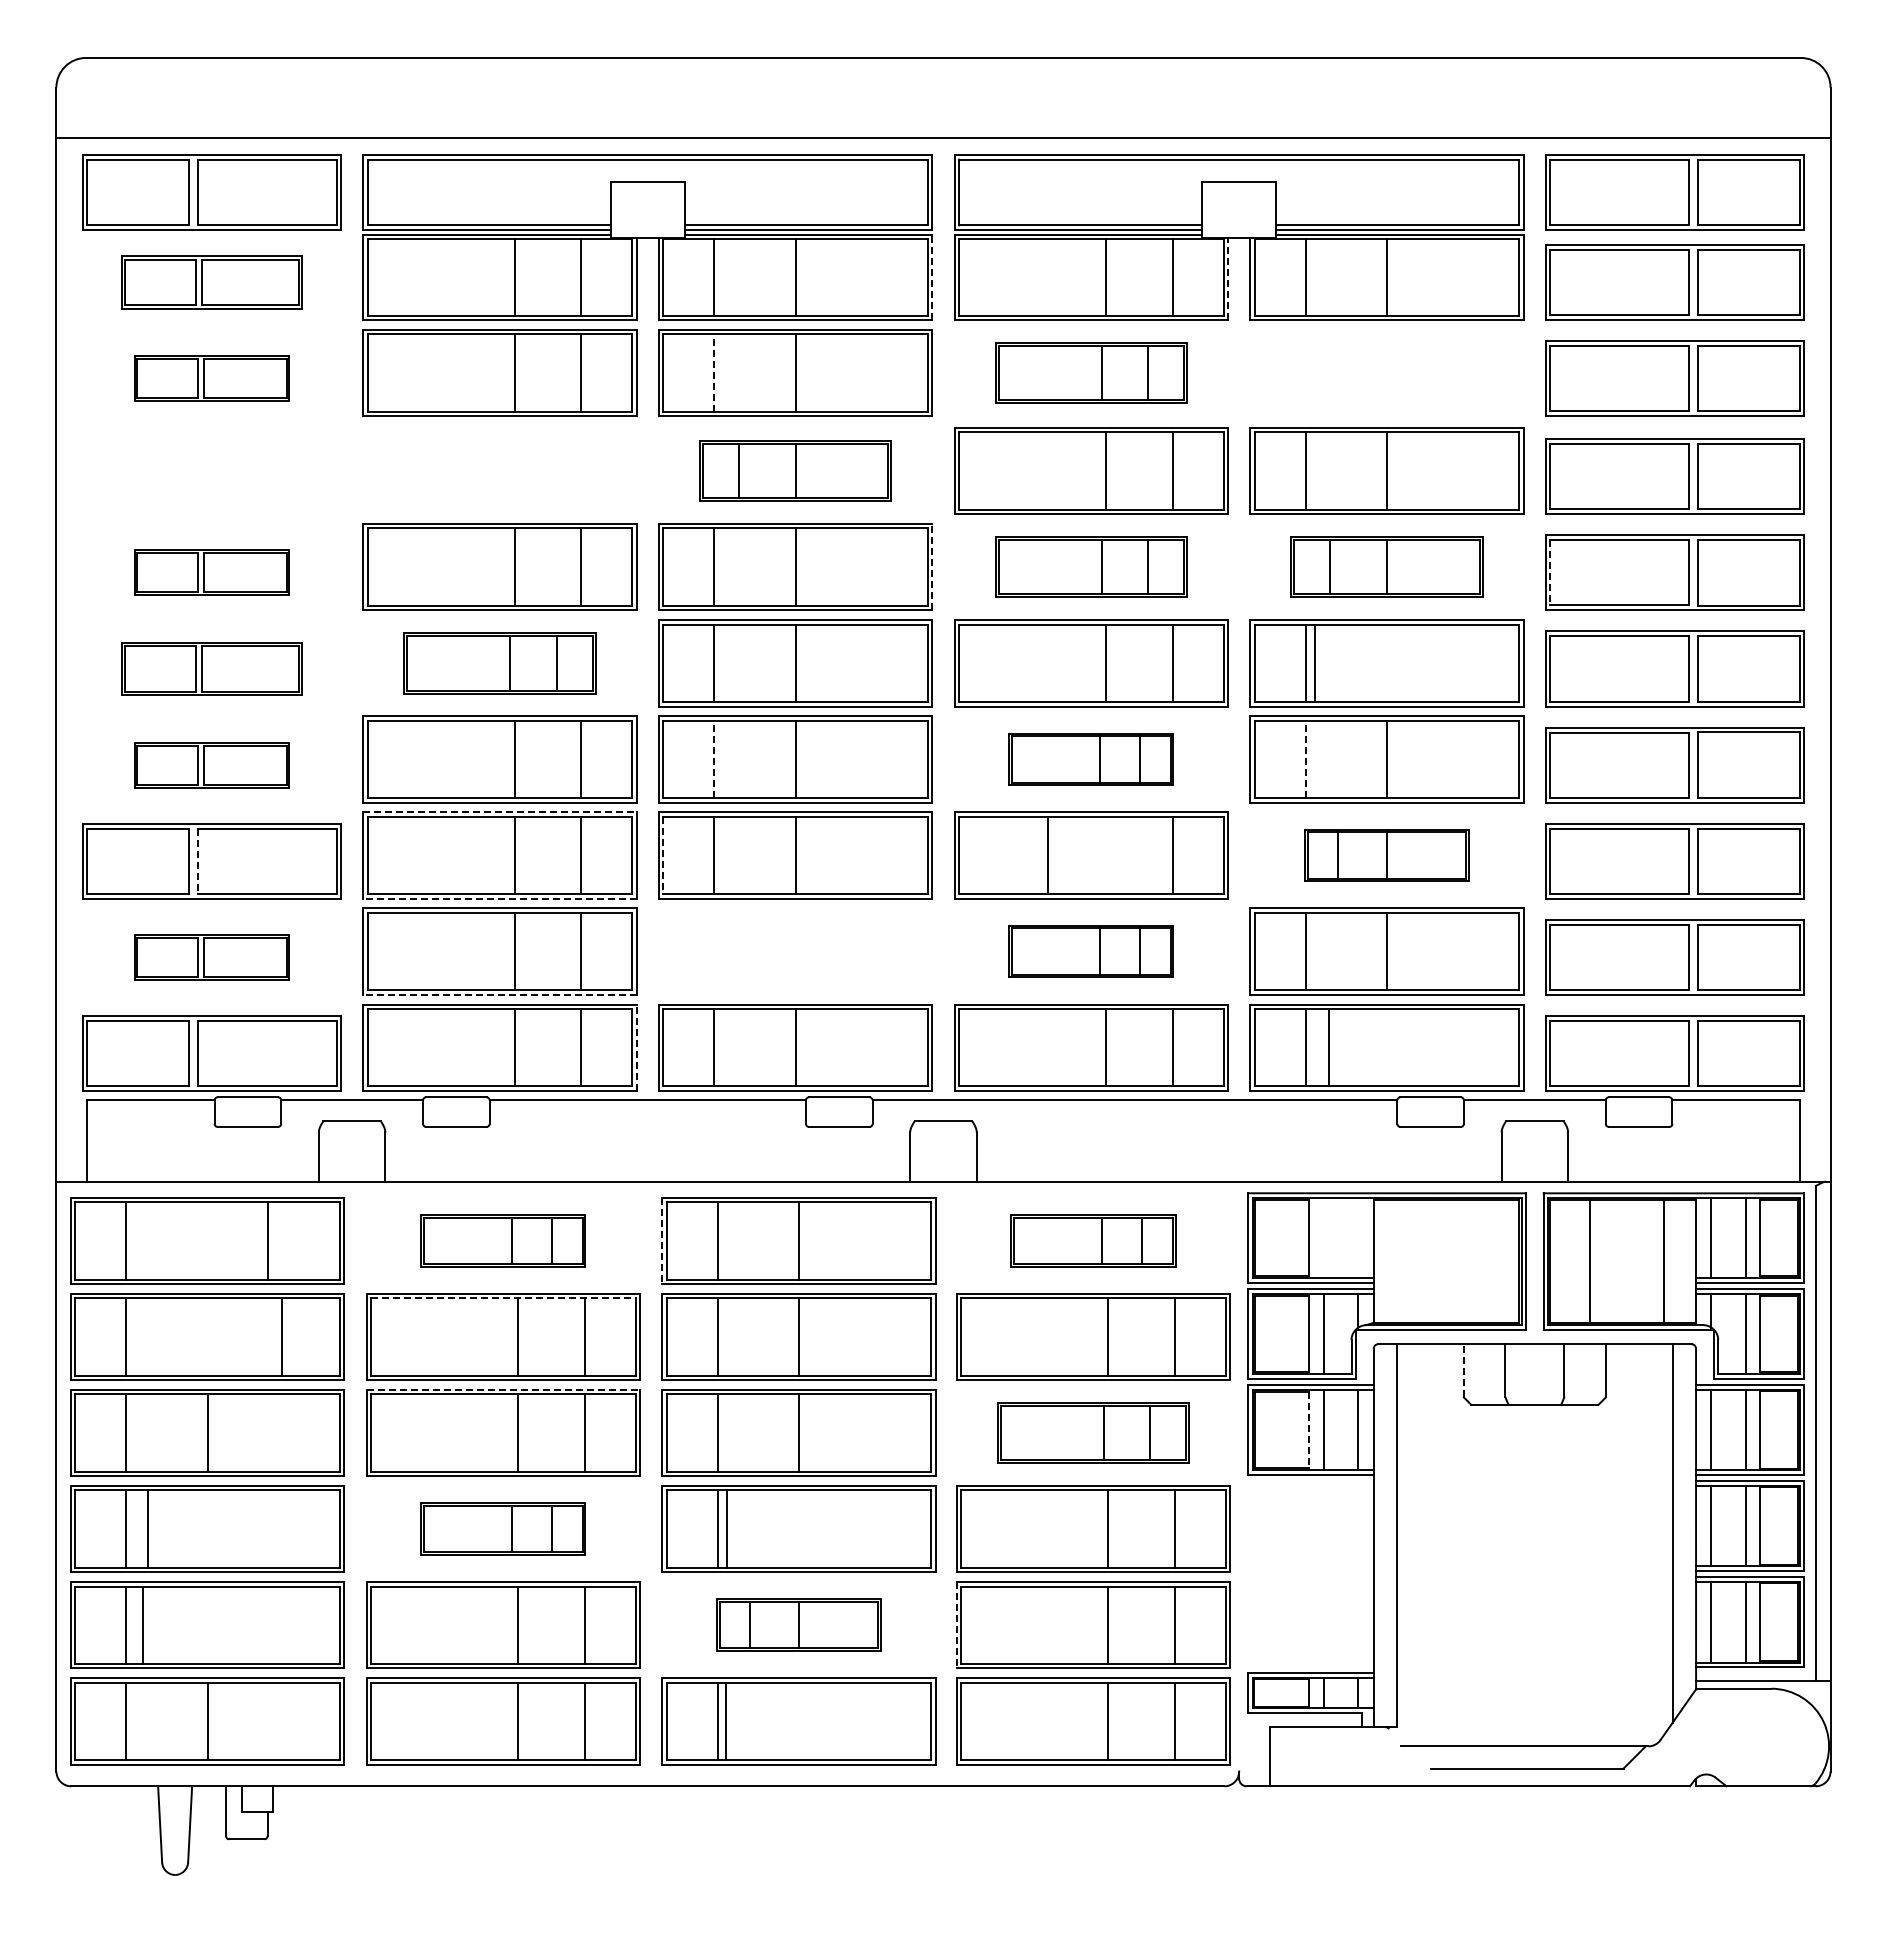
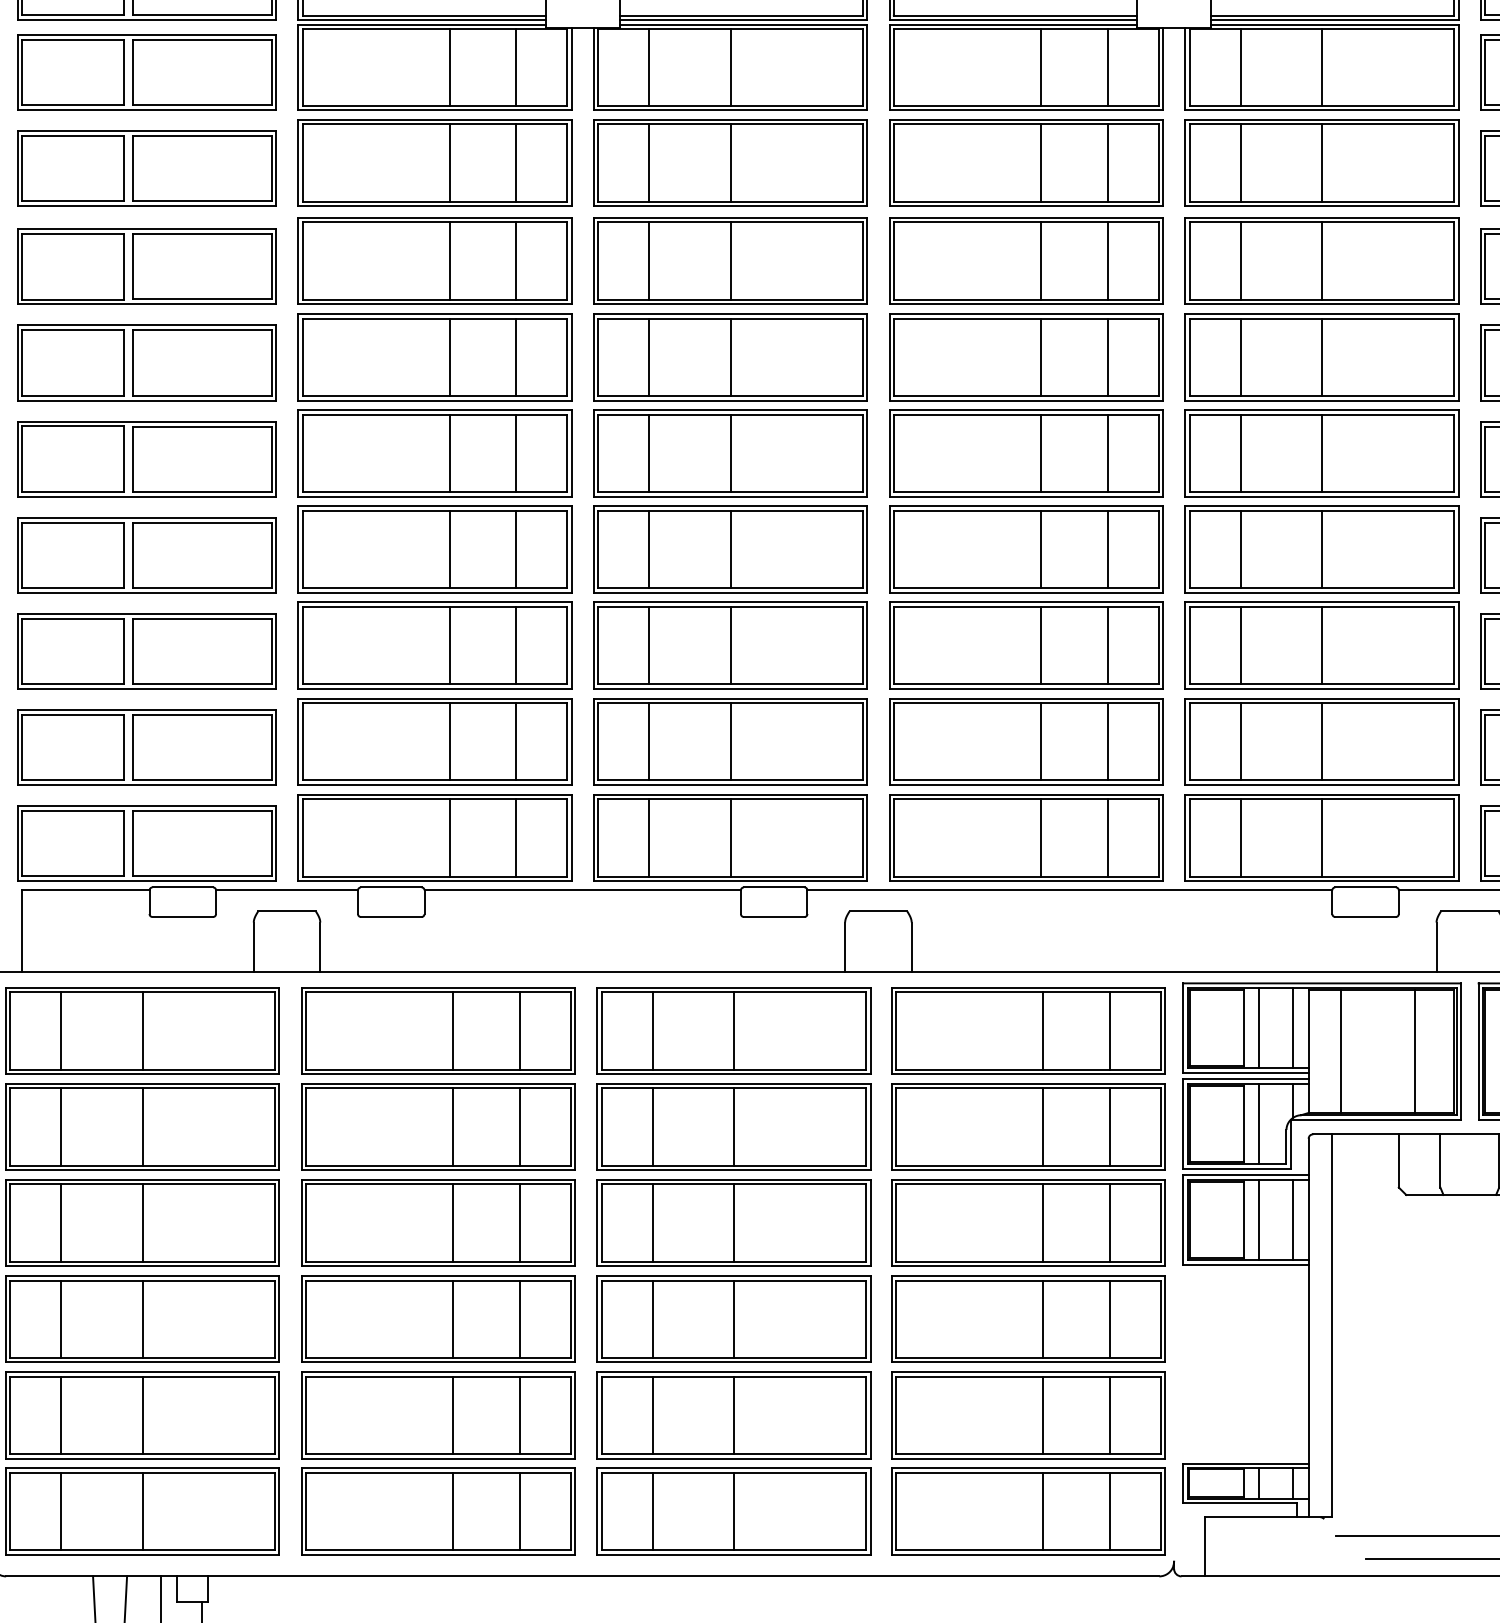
line: (932, 277) -> (867, 67), dashed -> solid
line: (1228, 279) -> (1163, 69), dashed -> solid
part: (211, 282) -> (146, 72), size x1.43
line: (714, 372) -> (649, 162), dashed -> solid
part: (1091, 372) -> (1026, 162), size x1.43
part: (1386, 372) -> (1321, 162), added
part: (211, 378) -> (146, 168), size x1.67
part: (499, 470) -> (434, 260), added
part: (795, 470) -> (730, 260), size x1.43
part: (211, 476) -> (146, 266), added
line: (932, 566) -> (867, 356), dashed -> solid
part: (1091, 566) -> (1026, 356), size x1.43
part: (1386, 566) -> (1321, 356), size x1.43
part: (211, 572) -> (146, 362), size x1.67
line: (1550, 572) -> (1485, 362), dashed -> solid
part: (499, 663) -> (434, 453), size x1.43
line: (1315, 663) -> (1322, 453), moved
part: (211, 668) -> (146, 458), size x1.43
line: (714, 759) -> (649, 549), dashed -> solid
part: (1091, 759) -> (1026, 549), size x1.67
line: (1305, 759) -> (1240, 549), dashed -> solid
part: (211, 765) -> (146, 555), size x1.67
line: (499, 812) -> (434, 602), dashed -> solid
line: (663, 855) -> (598, 645), dashed -> solid
line: (1048, 855) -> (1041, 645), moved
part: (1386, 855) -> (1321, 645), size x1.67
line: (198, 861) -> (133, 651), dashed -> solid
line: (499, 898) -> (434, 688), dashed -> solid
part: (795, 951) -> (730, 741), added
part: (1091, 951) -> (1026, 741), size x1.67
part: (211, 957) -> (146, 747), size x1.67
line: (499, 994) -> (434, 784), dashed -> solid
line: (636, 1047) -> (571, 837), dashed -> solid
line: (1329, 1047) -> (1322, 837), moved
line: (1324, 1237) -> (1259, 1027), added
line: (1358, 1237) -> (1293, 1027), added
line: (267, 1240) -> (142, 1030), moved
part: (503, 1240) -> (438, 1030), size x1.67
part: (1093, 1240) -> (1028, 1030), size x1.67
line: (662, 1241) -> (597, 1031), dashed -> solid
line: (1406, 1261) -> (1341, 1051), added
line: (1480, 1261) -> (1415, 1051), added
line: (503, 1298) -> (438, 1088), dashed -> solid
line: (281, 1336) -> (142, 1126), moved
line: (1463, 1370) -> (1398, 1160), dashed -> solid
line: (503, 1389) -> (438, 1179), dashed -> solid
line: (1309, 1430) -> (1244, 1220), dashed -> solid
part: (1093, 1432) -> (1028, 1222), size x1.43
line: (147, 1528) -> (142, 1318), moved
part: (503, 1528) -> (438, 1318), size x1.67
line: (727, 1528) -> (734, 1318), moved
part: (798, 1624) -> (733, 1414), size x1.67
line: (142, 1625) -> (142, 1415), moved
line: (956, 1625) -> (891, 1415), dashed -> solid
line: (726, 1721) -> (734, 1511), moved

